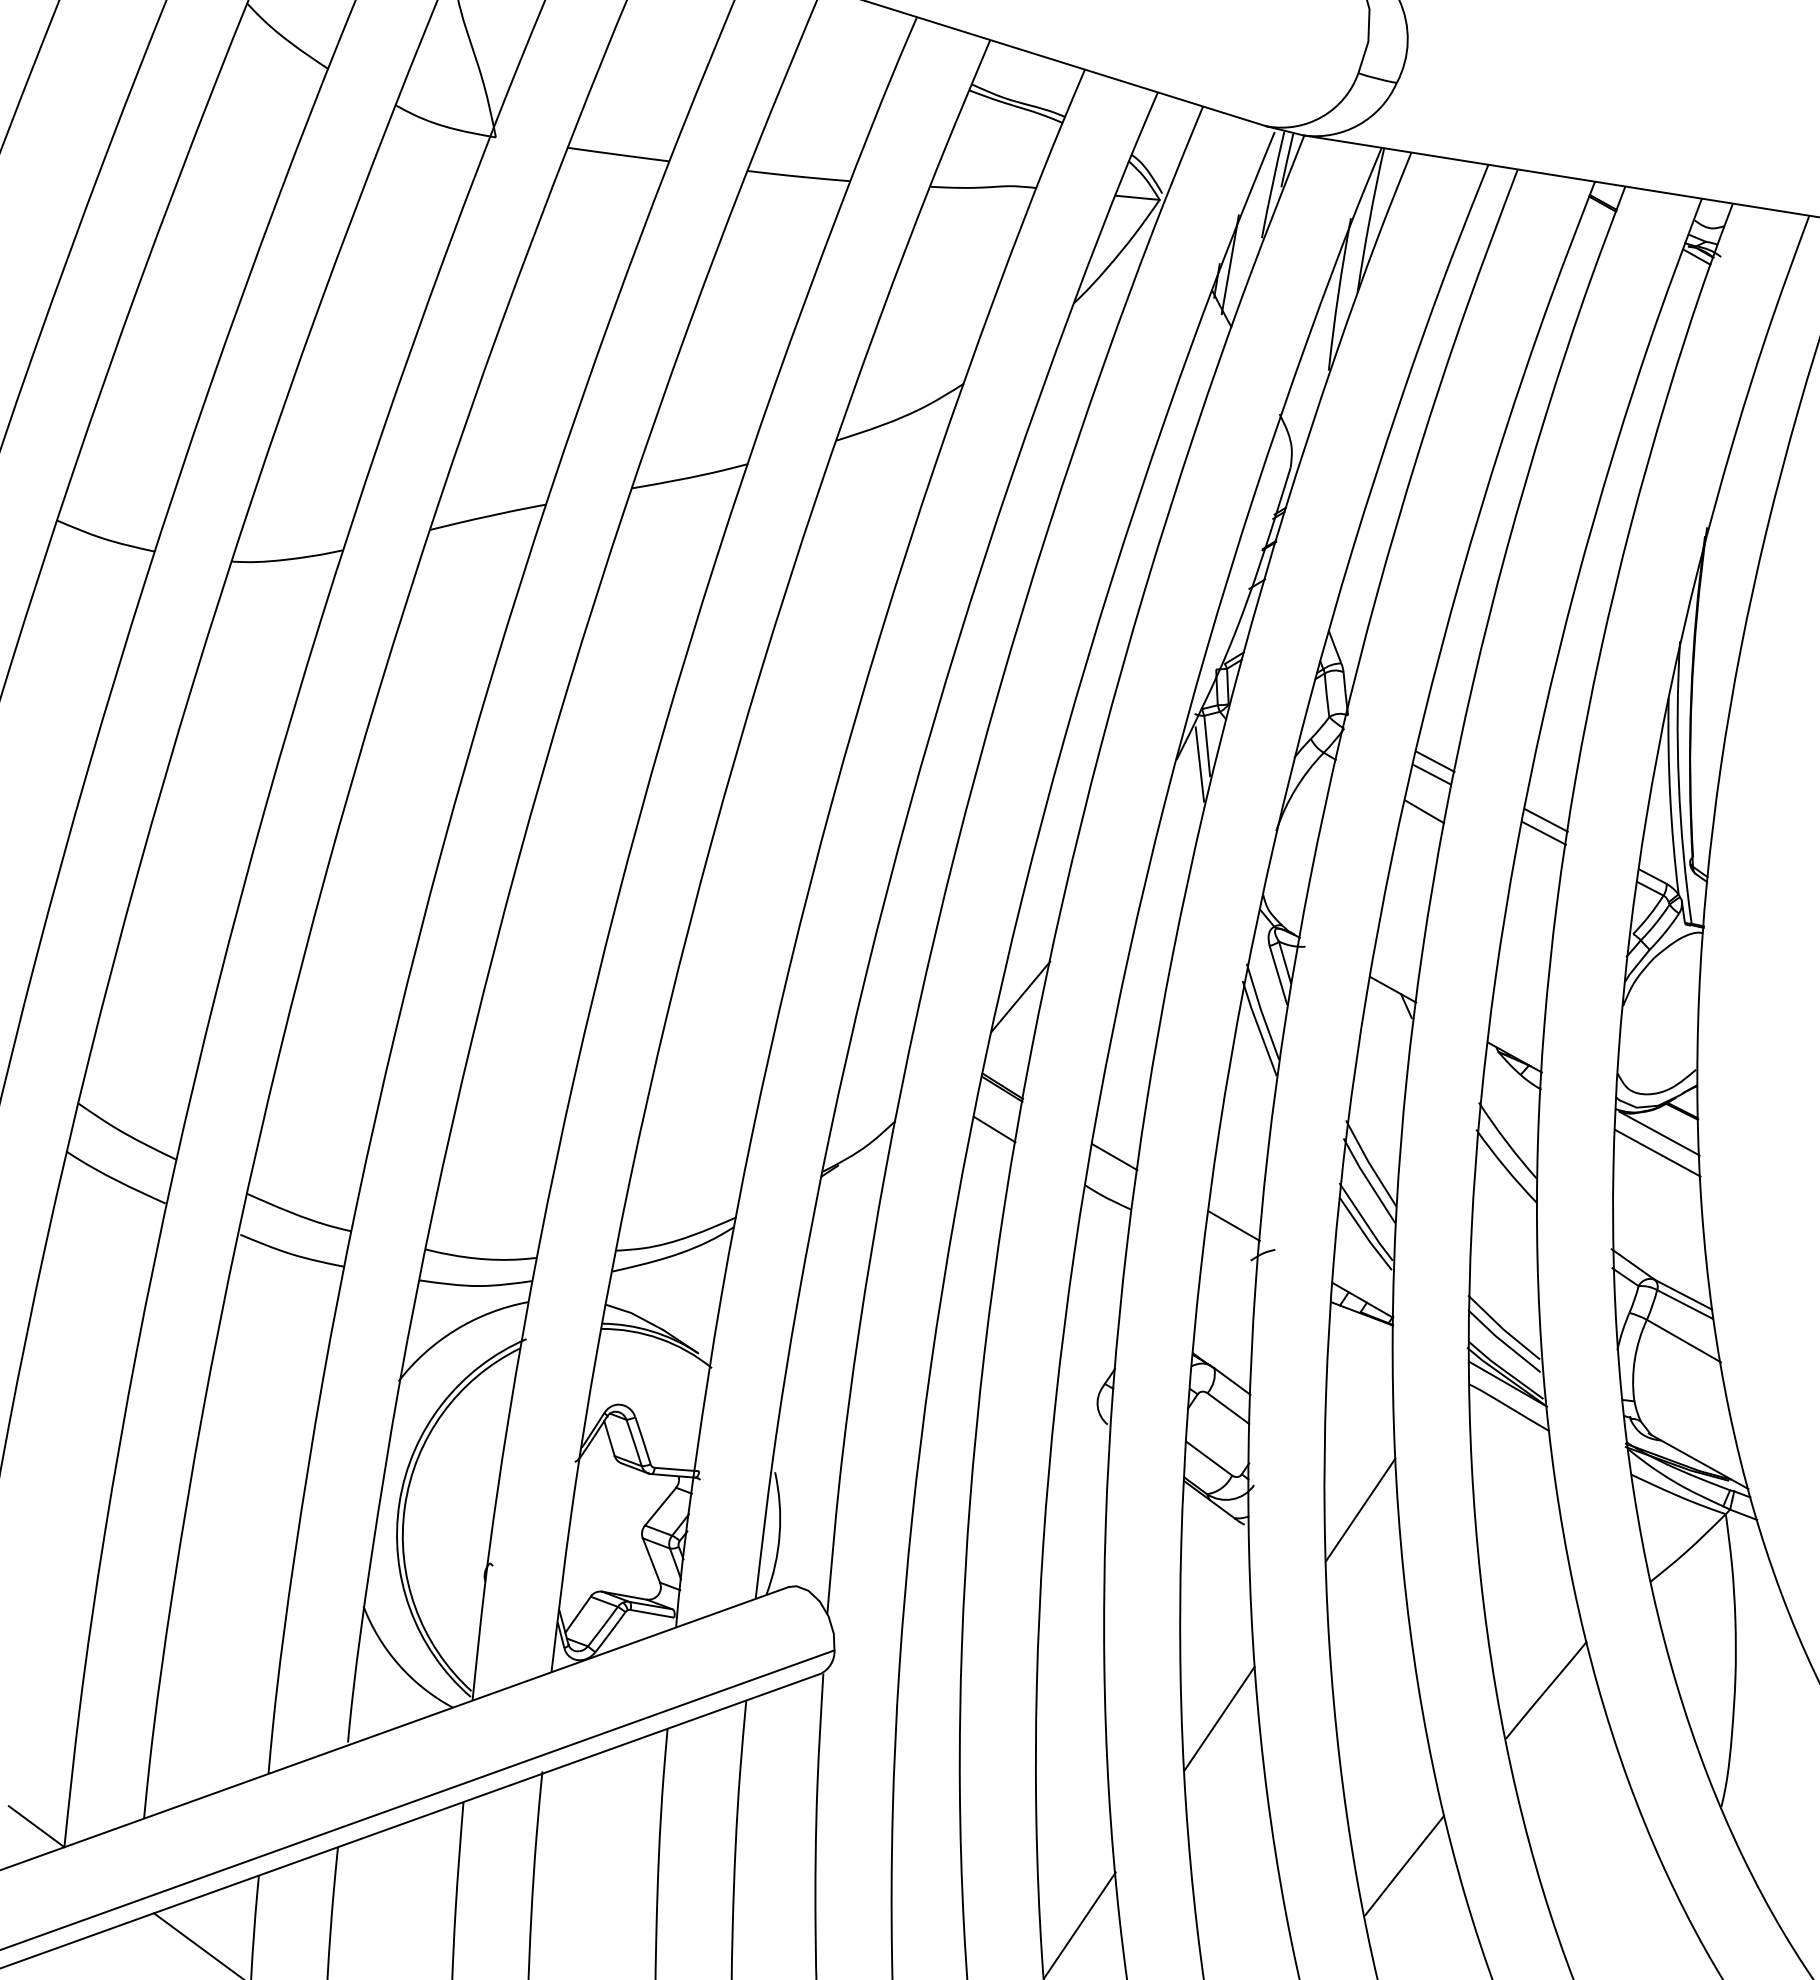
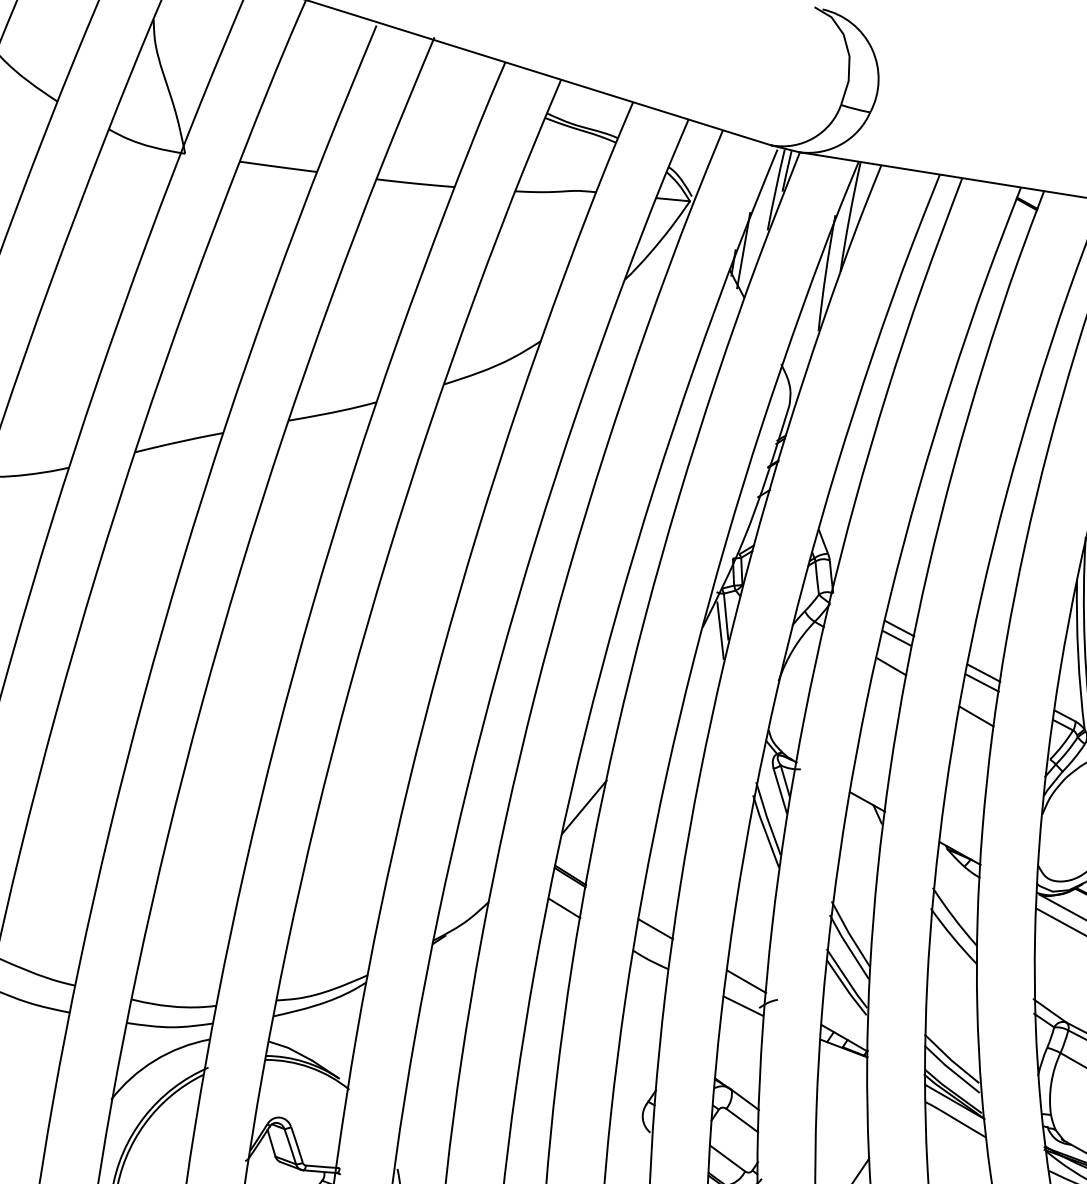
line: (1536, 877) -> (976, 716), added
line: (1229, 1257) -> (743, 1005), added

